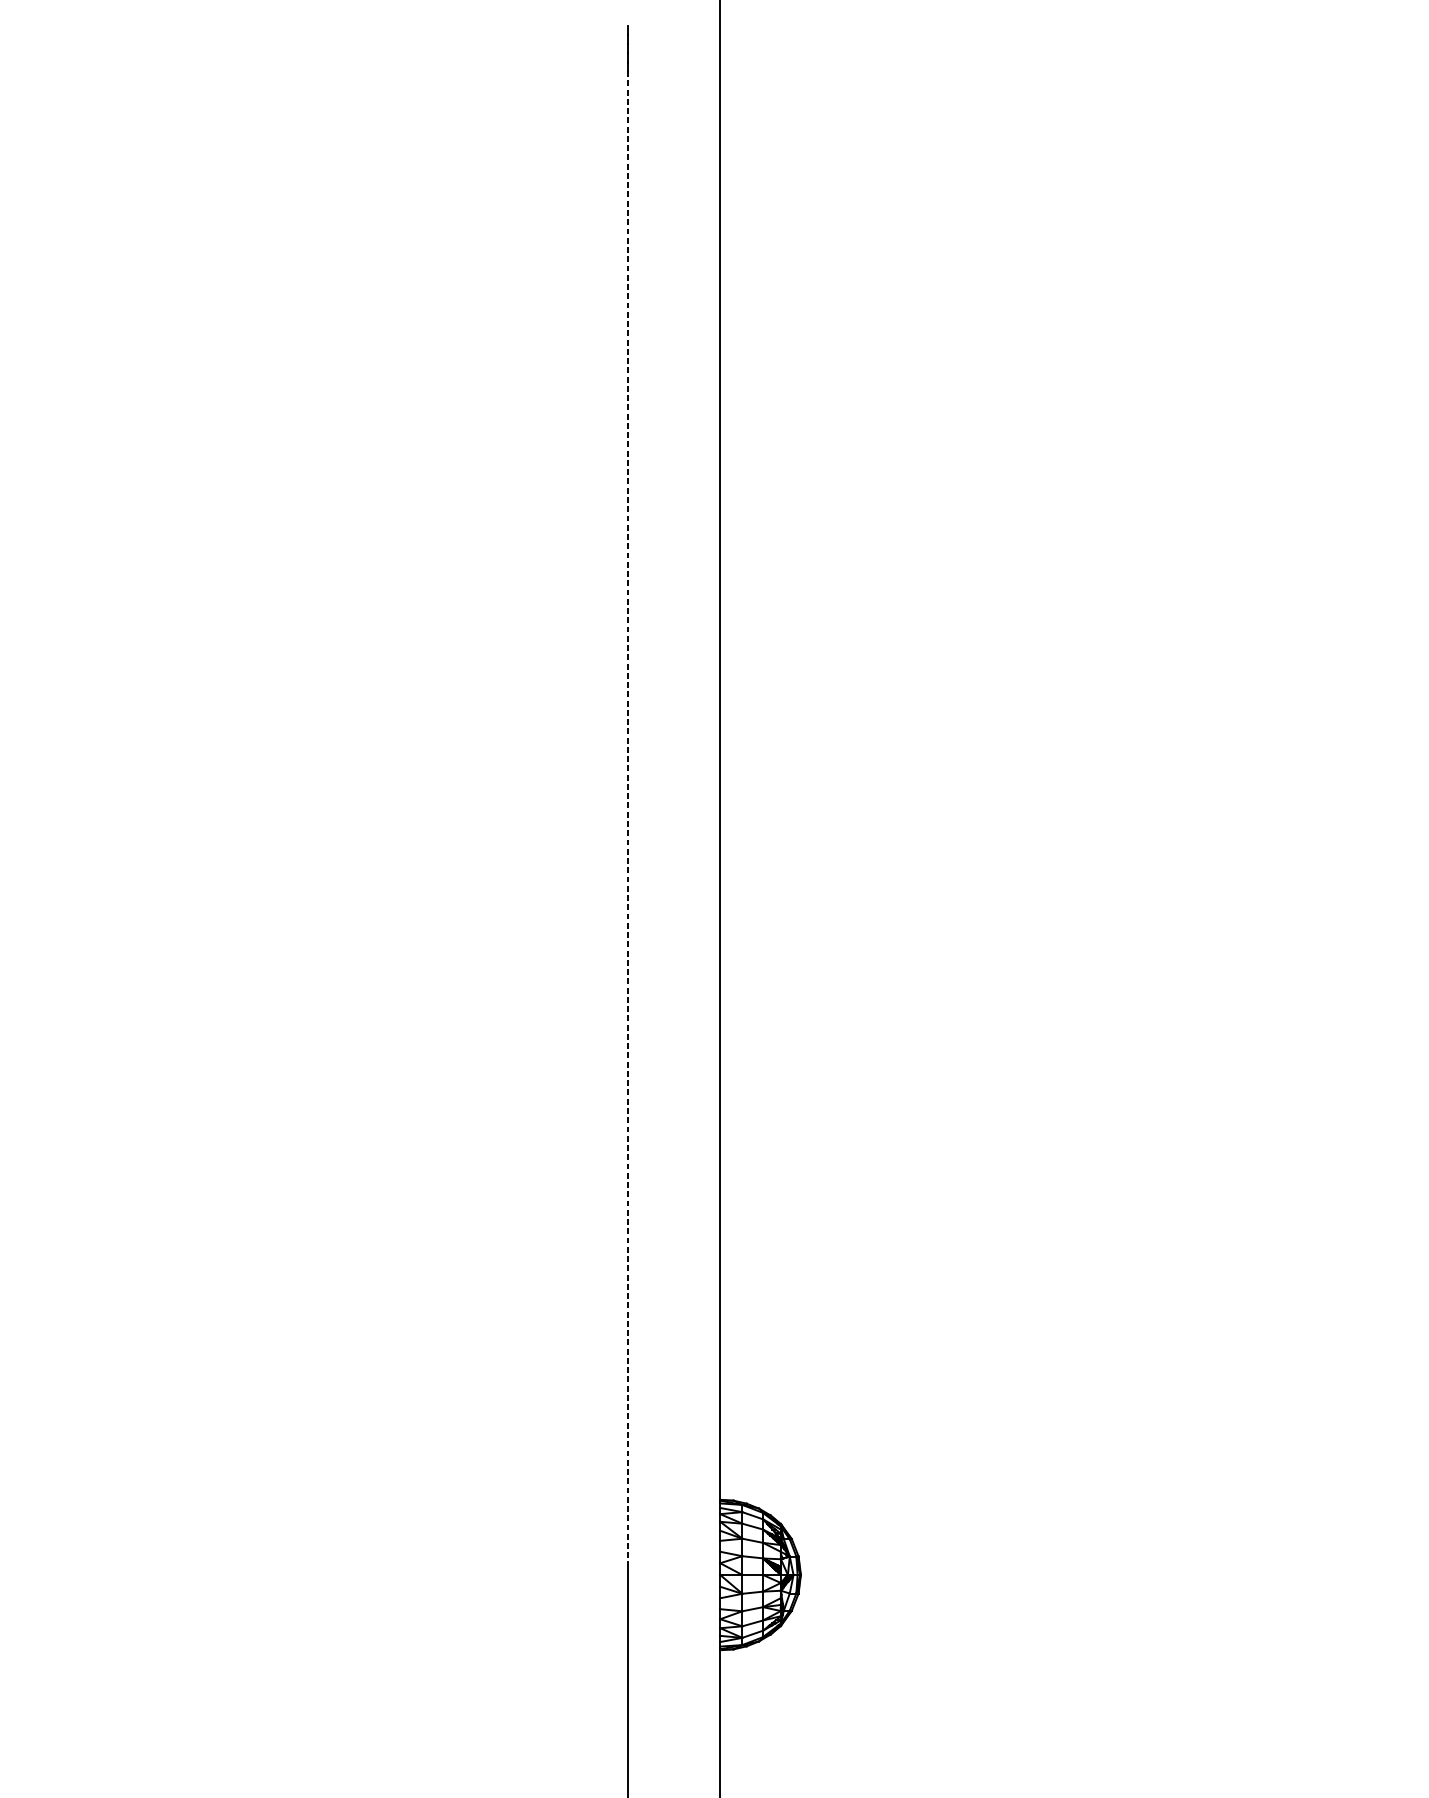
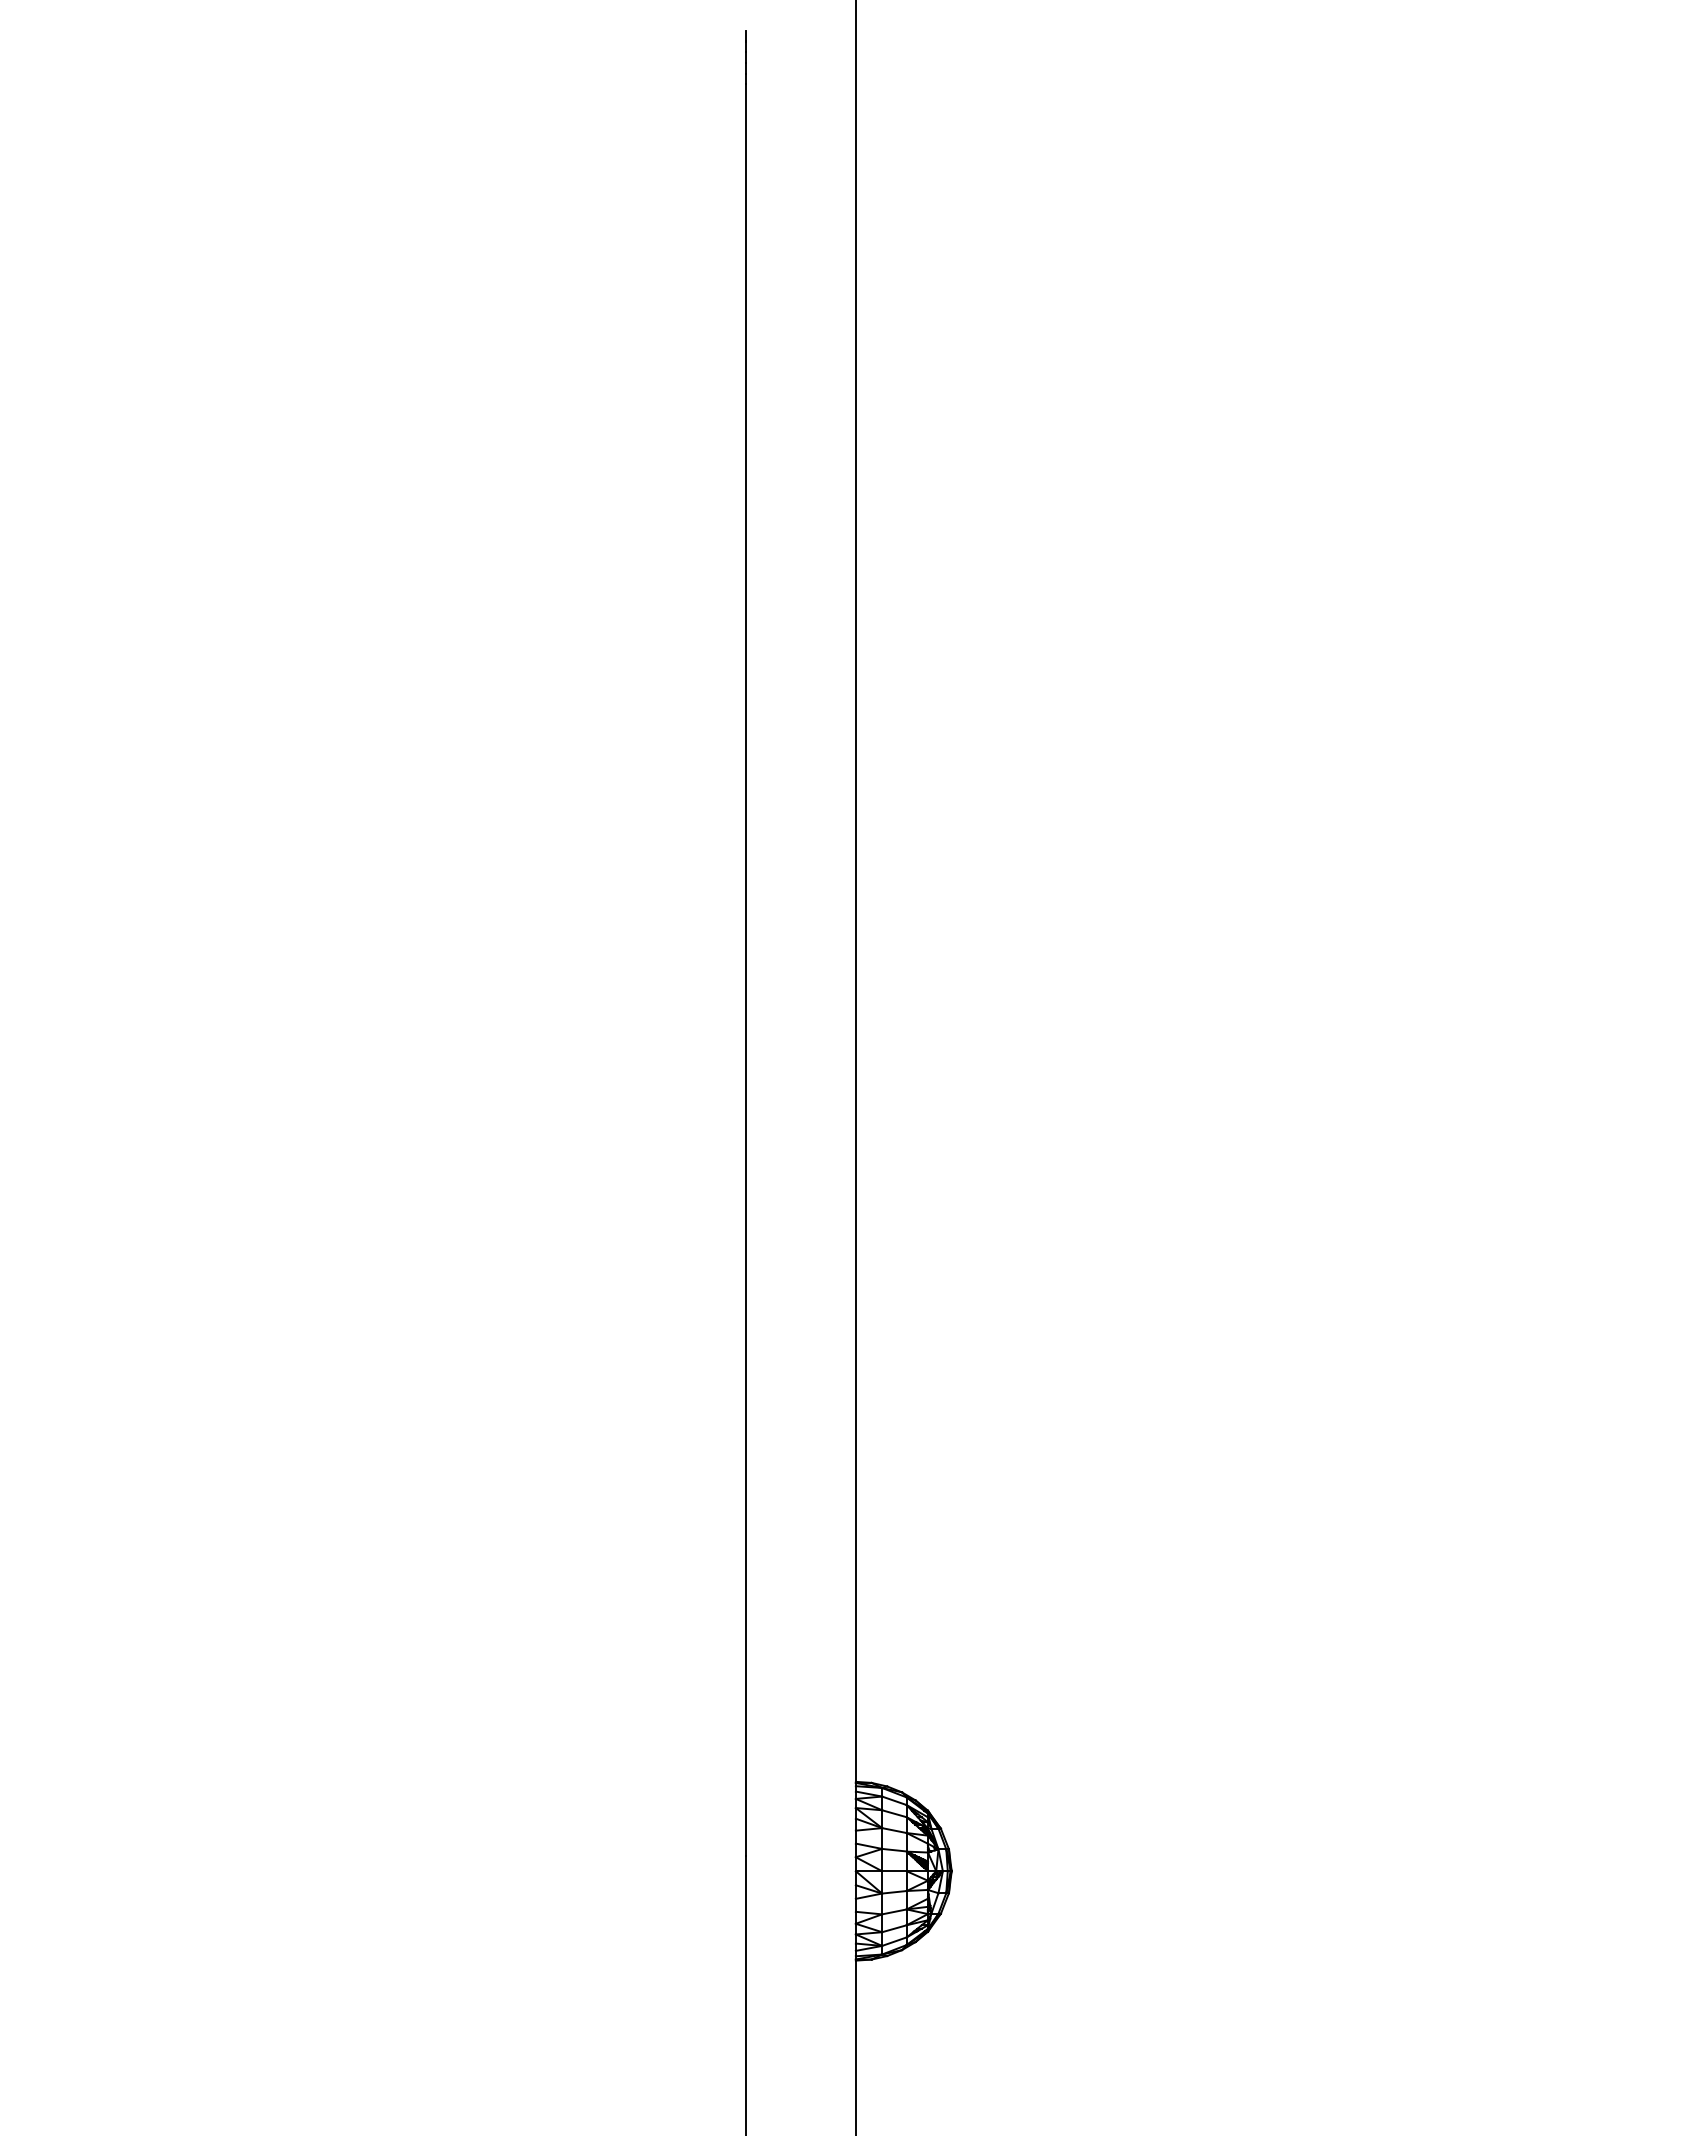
line: (628, 816) -> (746, 970), dashed -> solid

